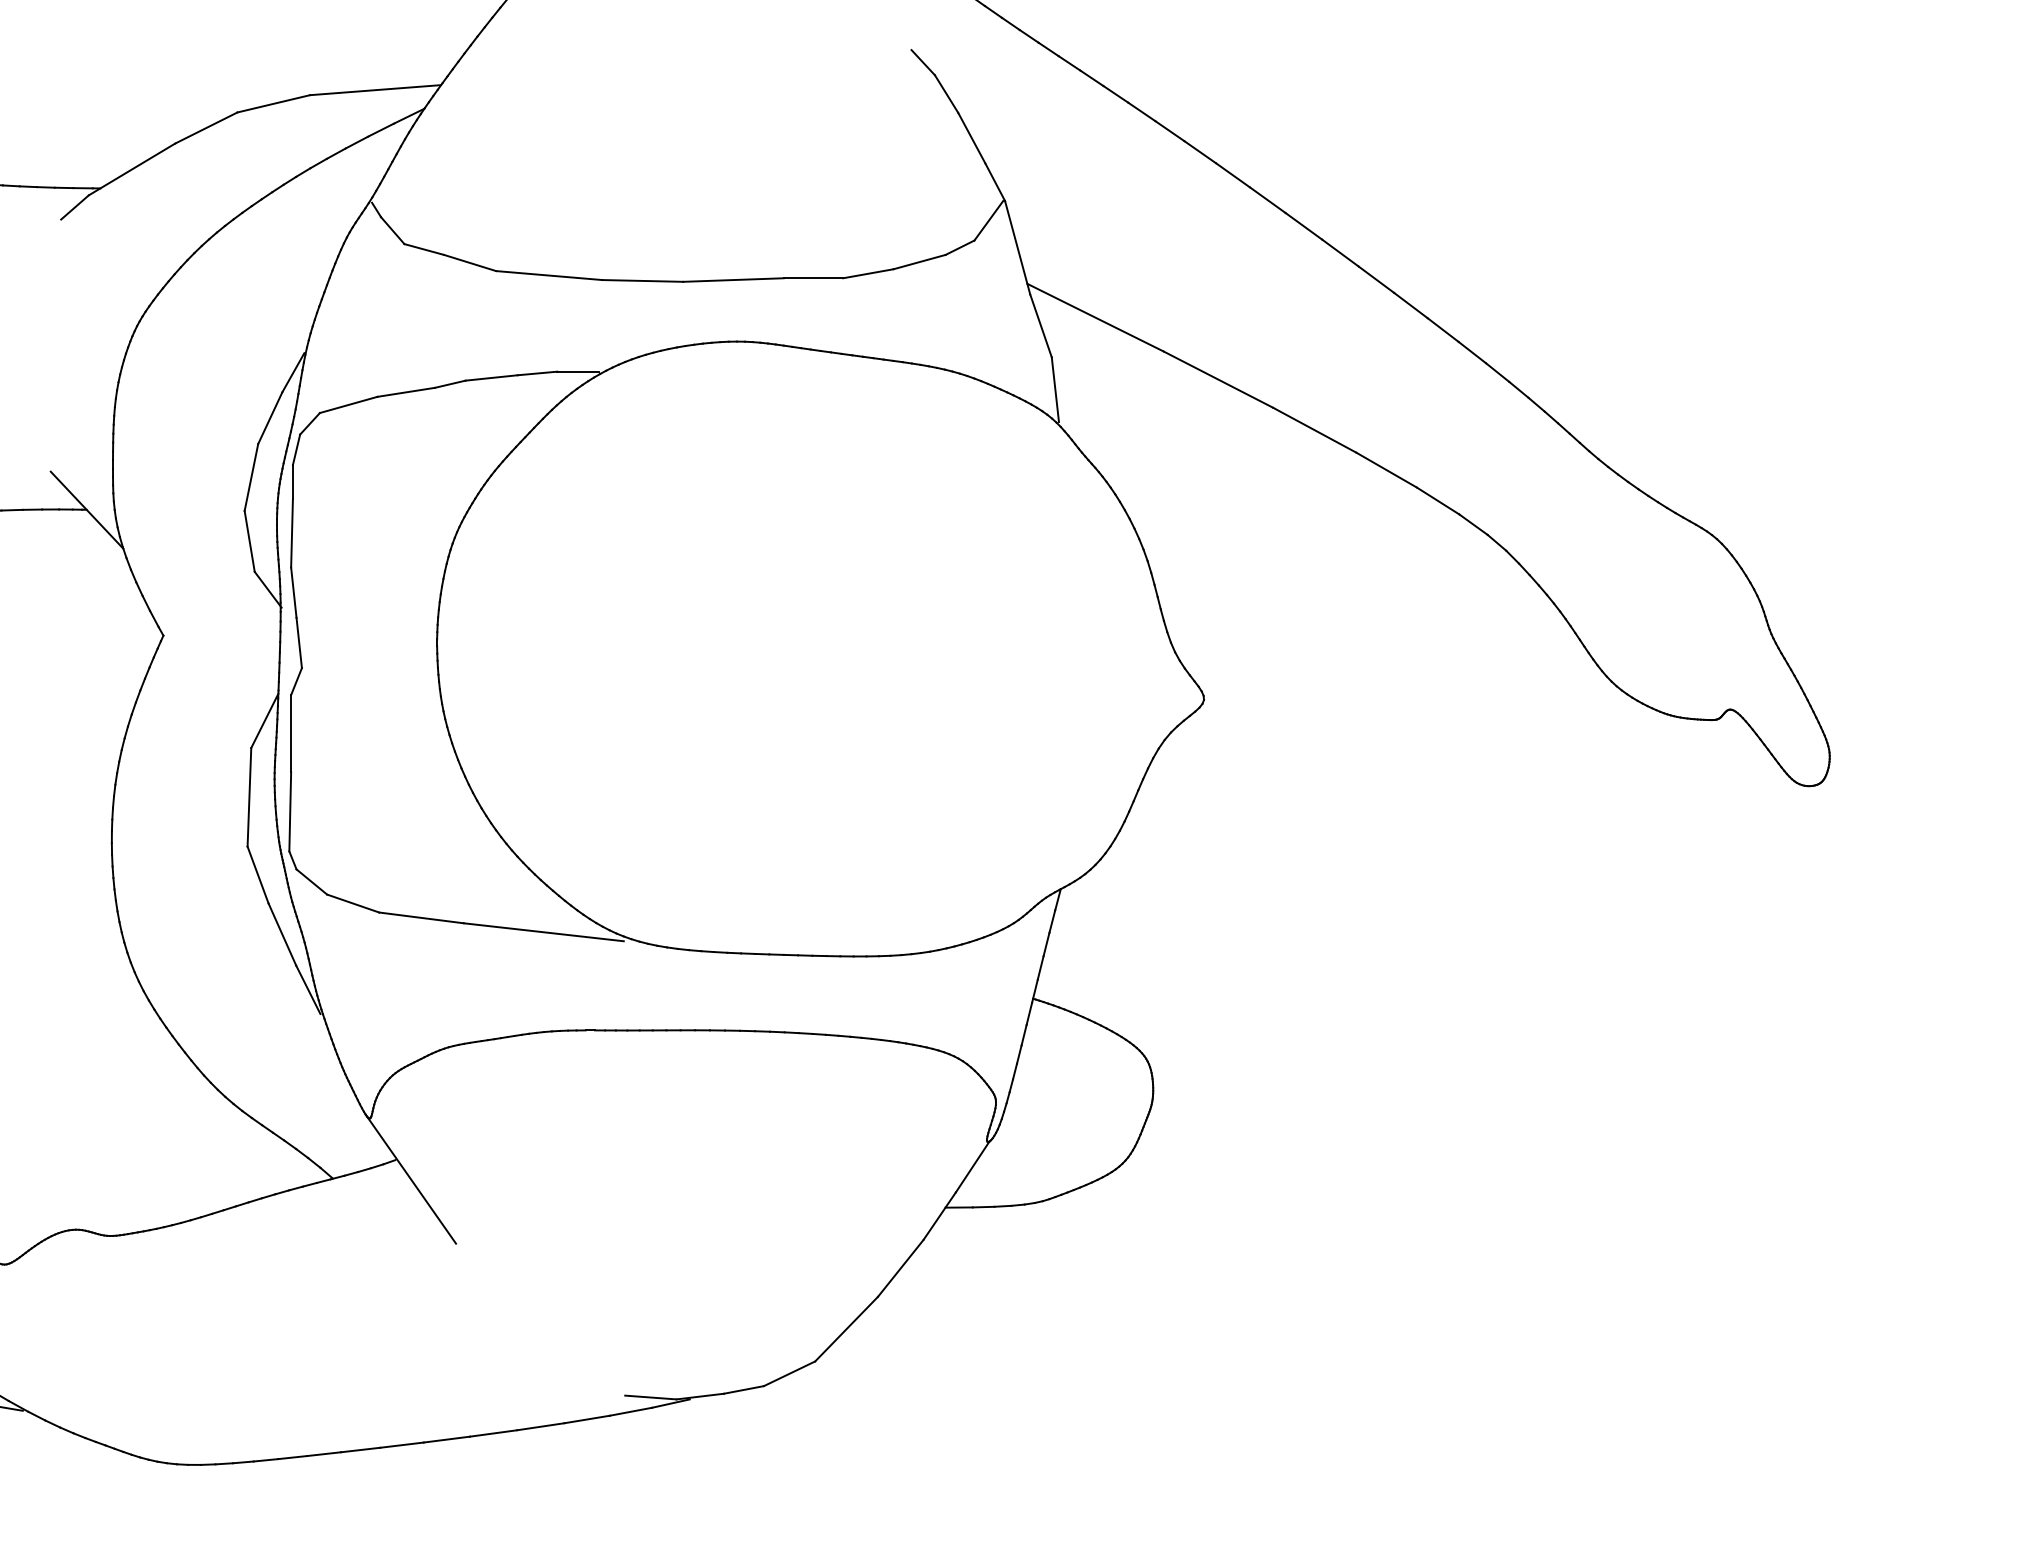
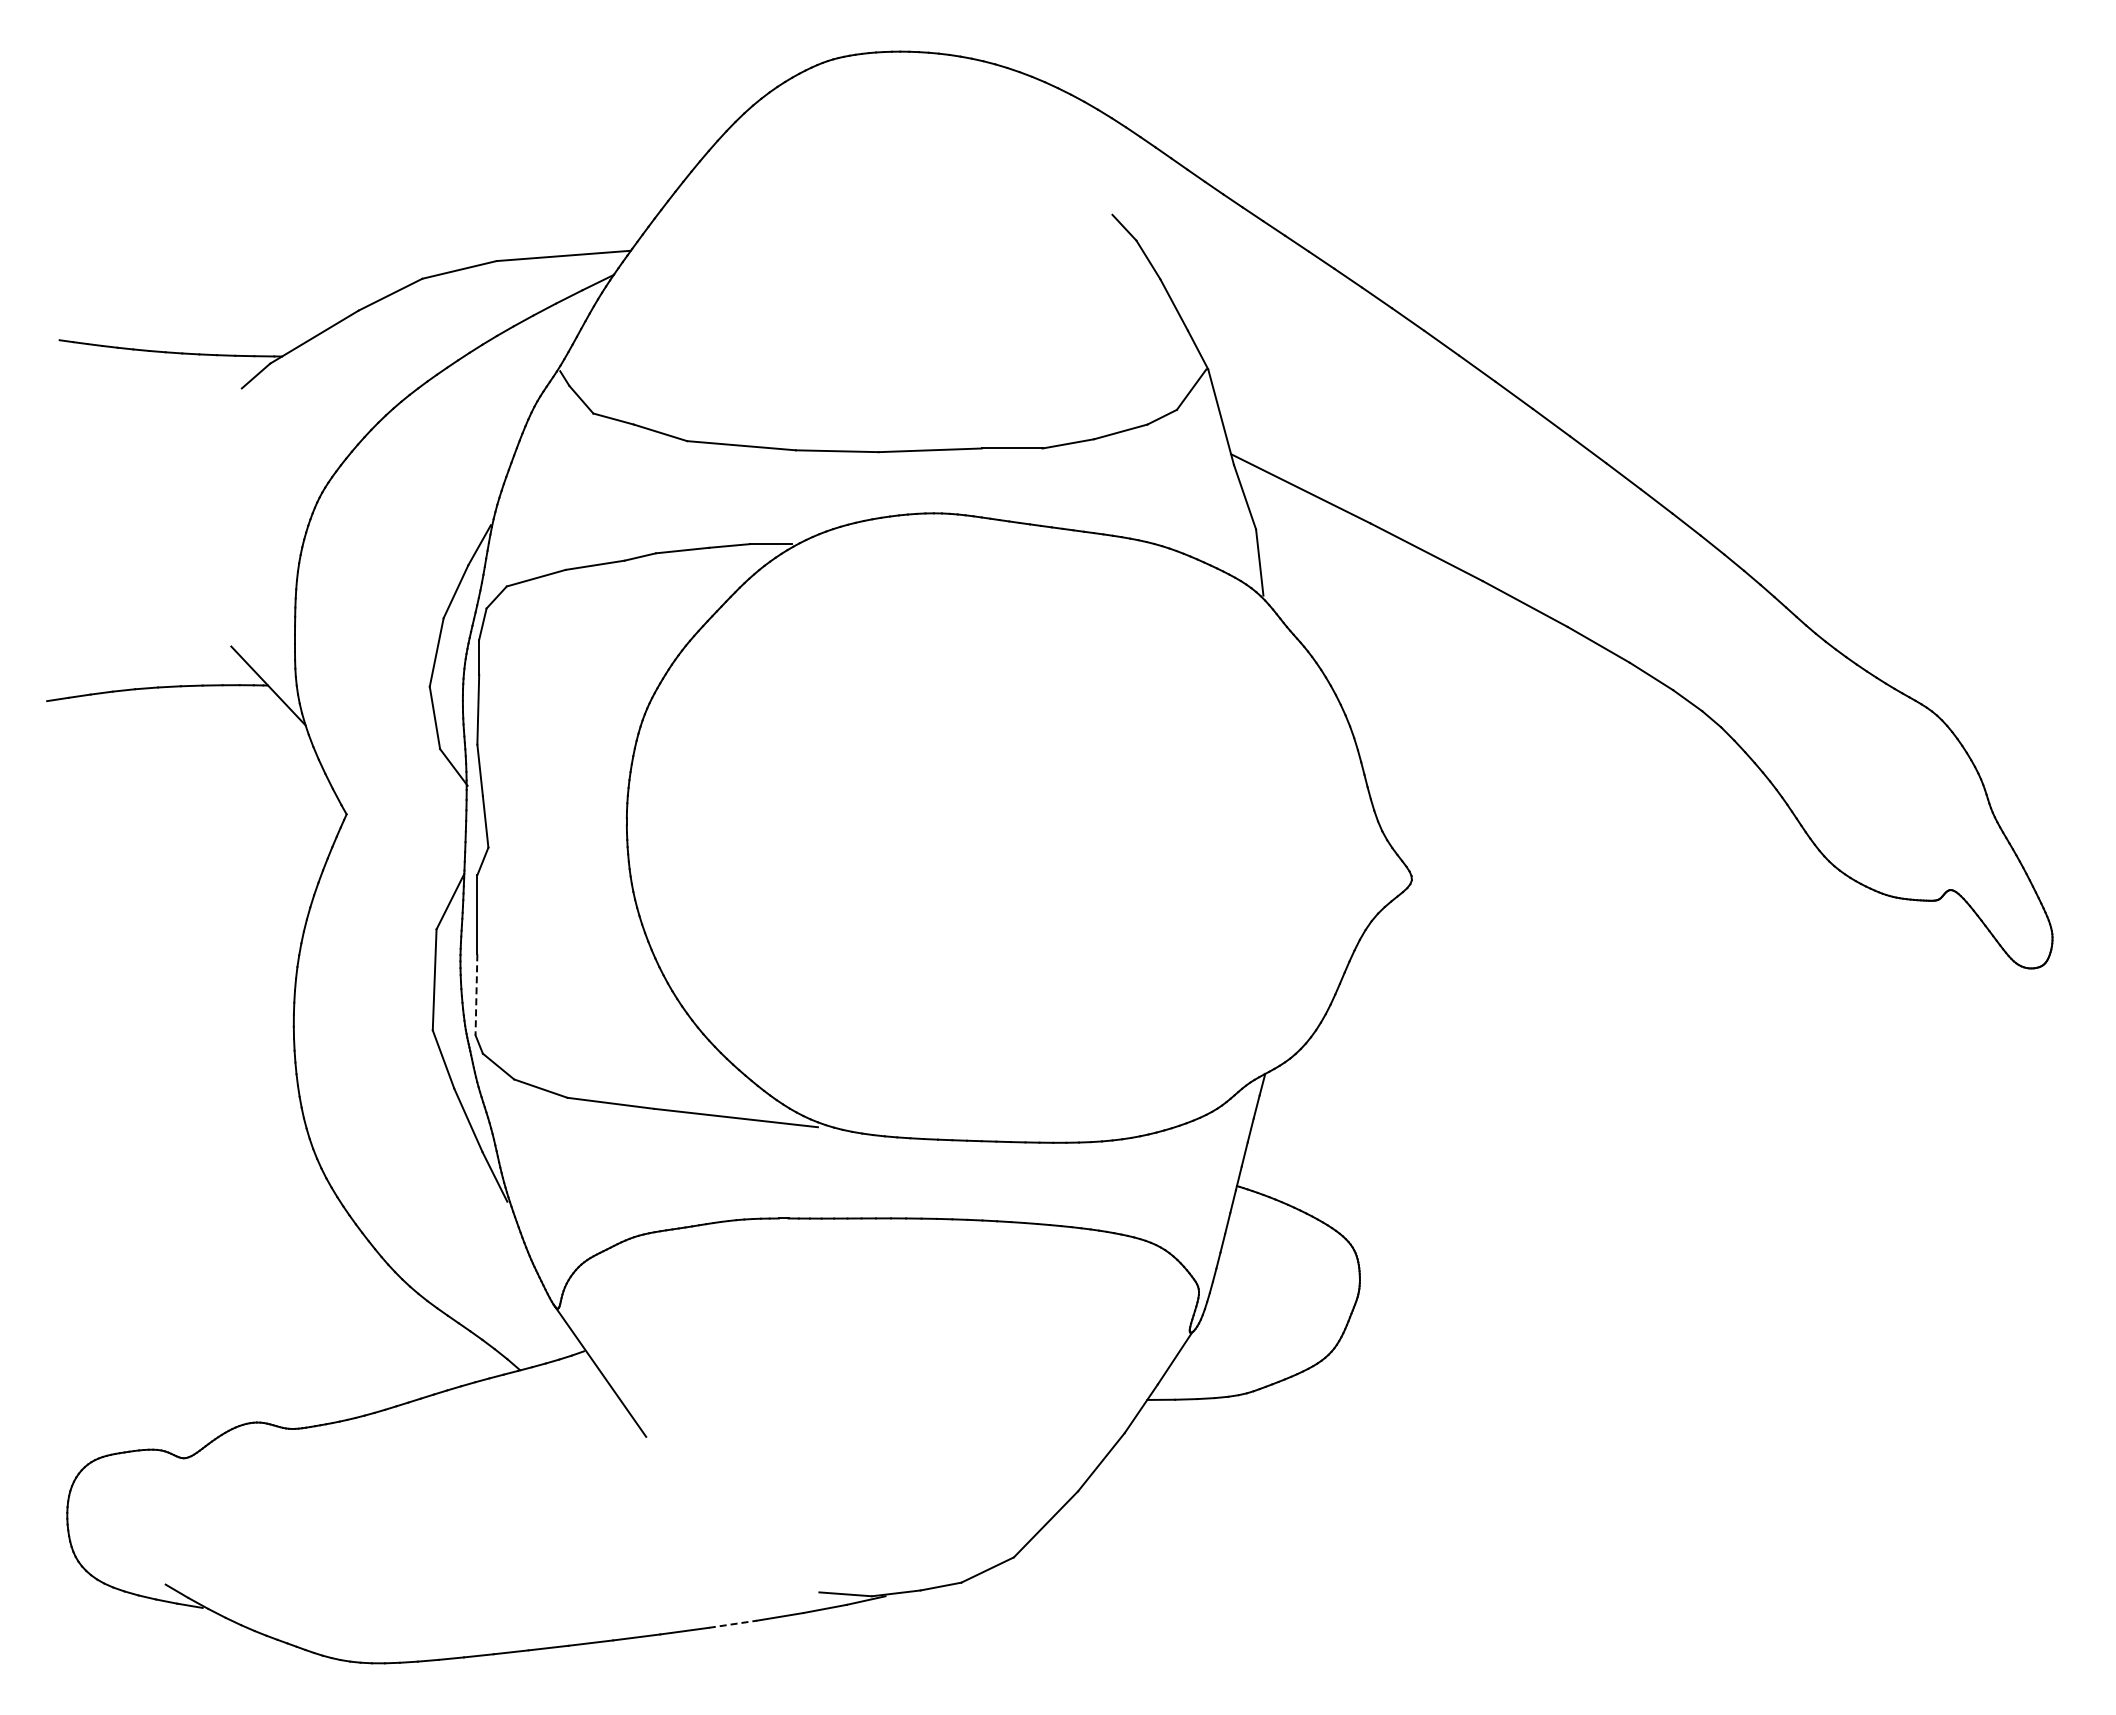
line: (290, 812) -> (476, 995), solid -> dashed
line: (541, 1426) -> (733, 1624), solid -> dashed

